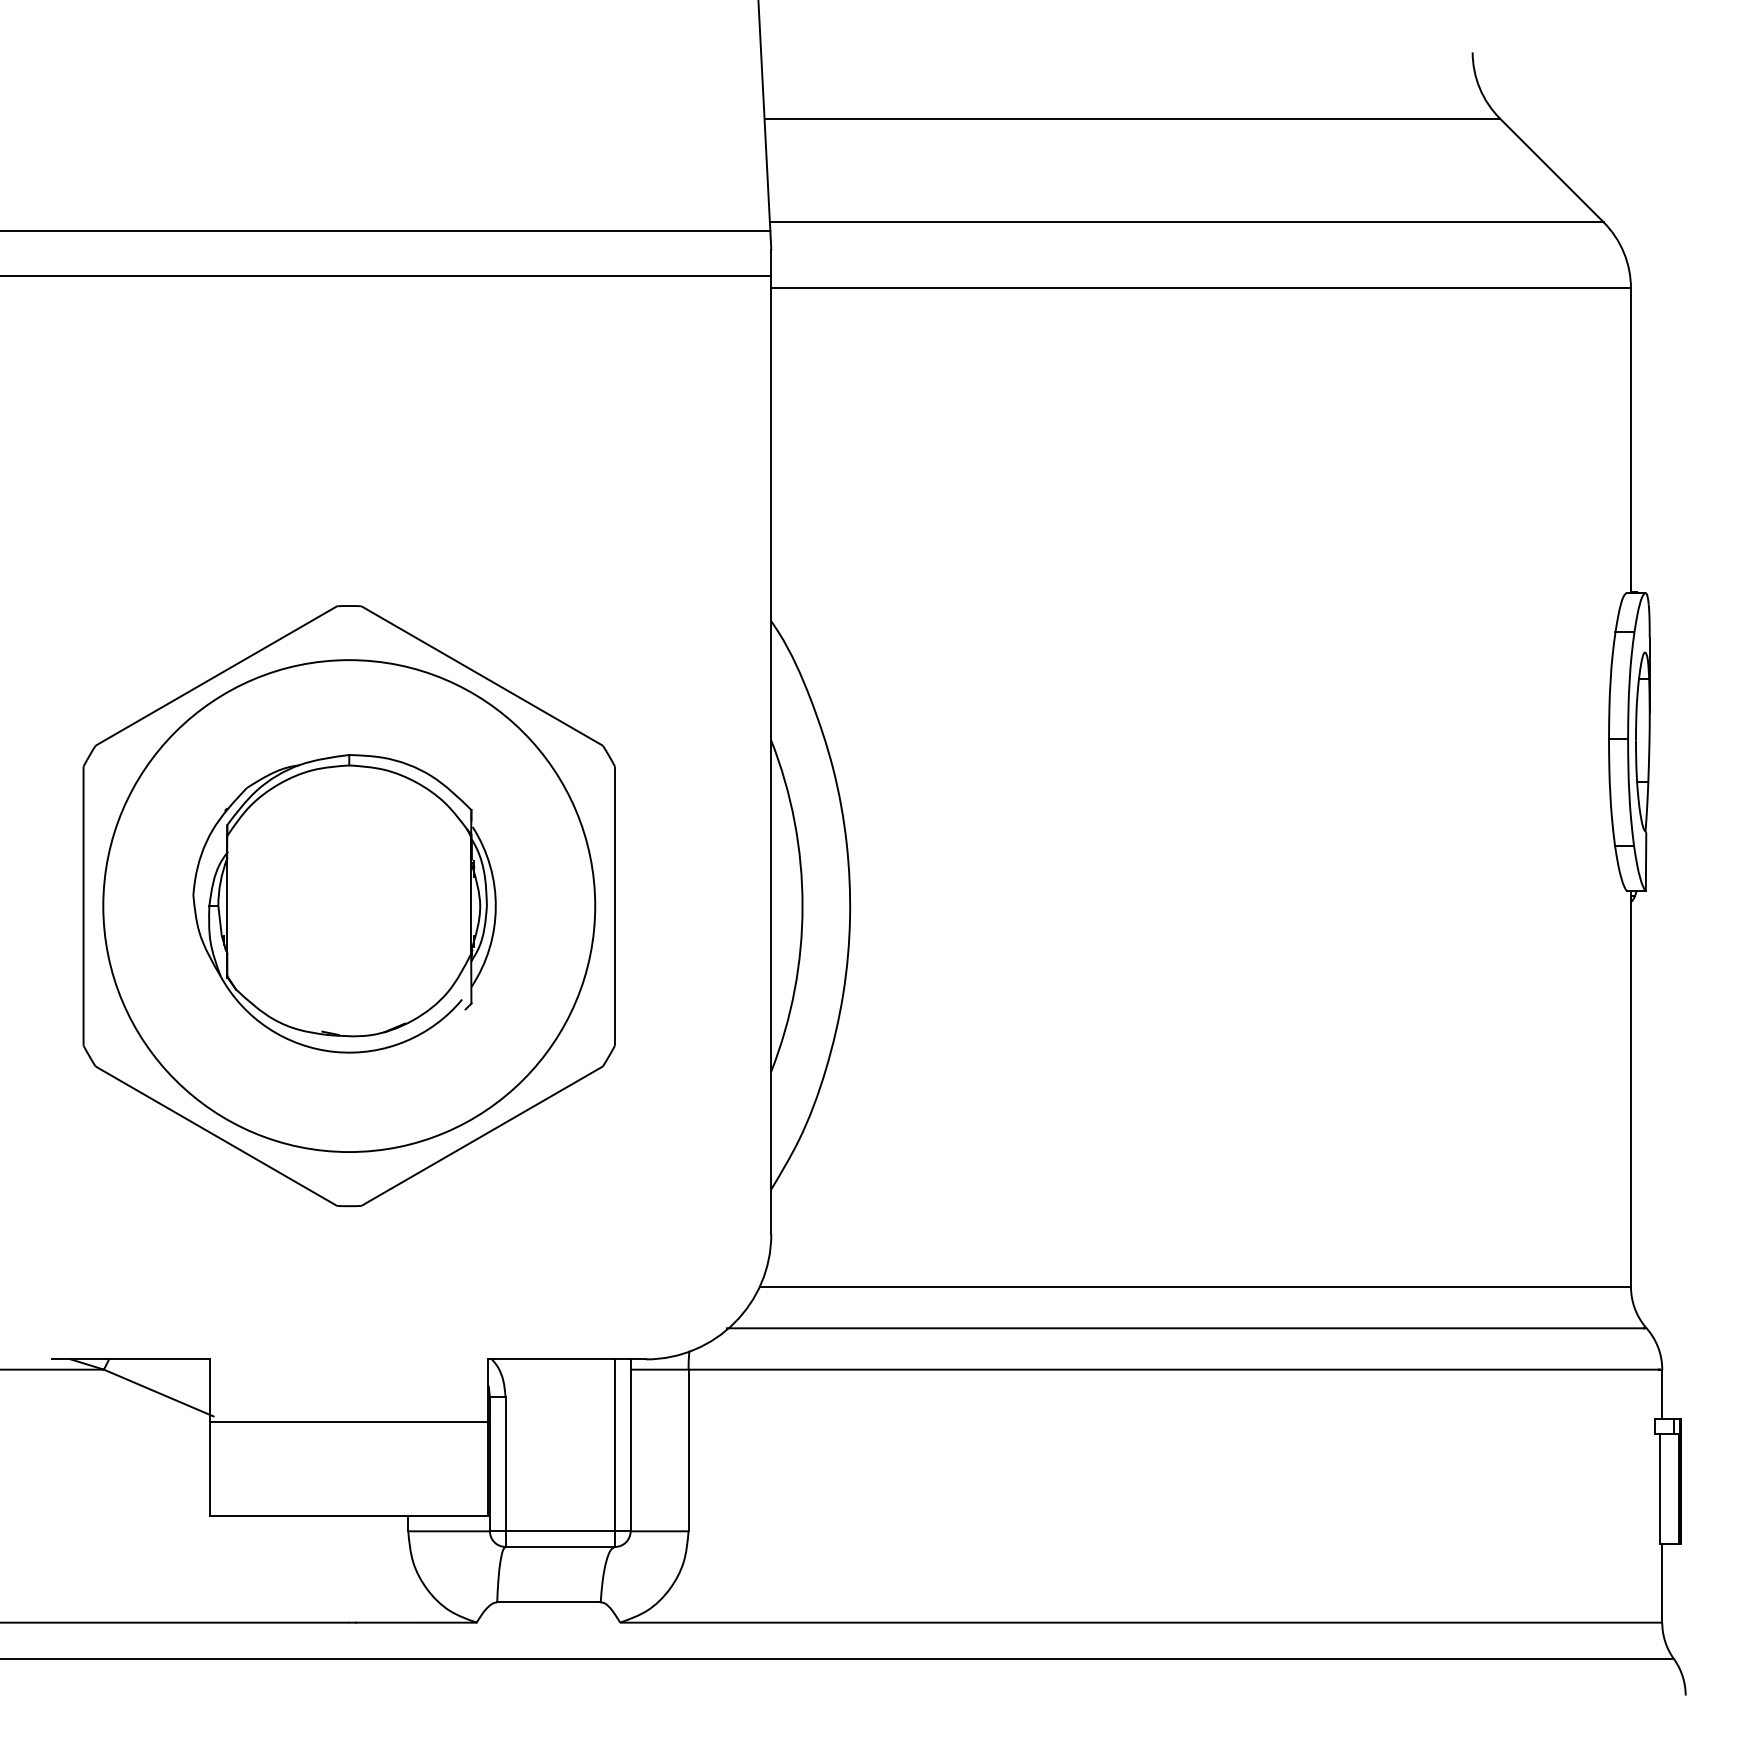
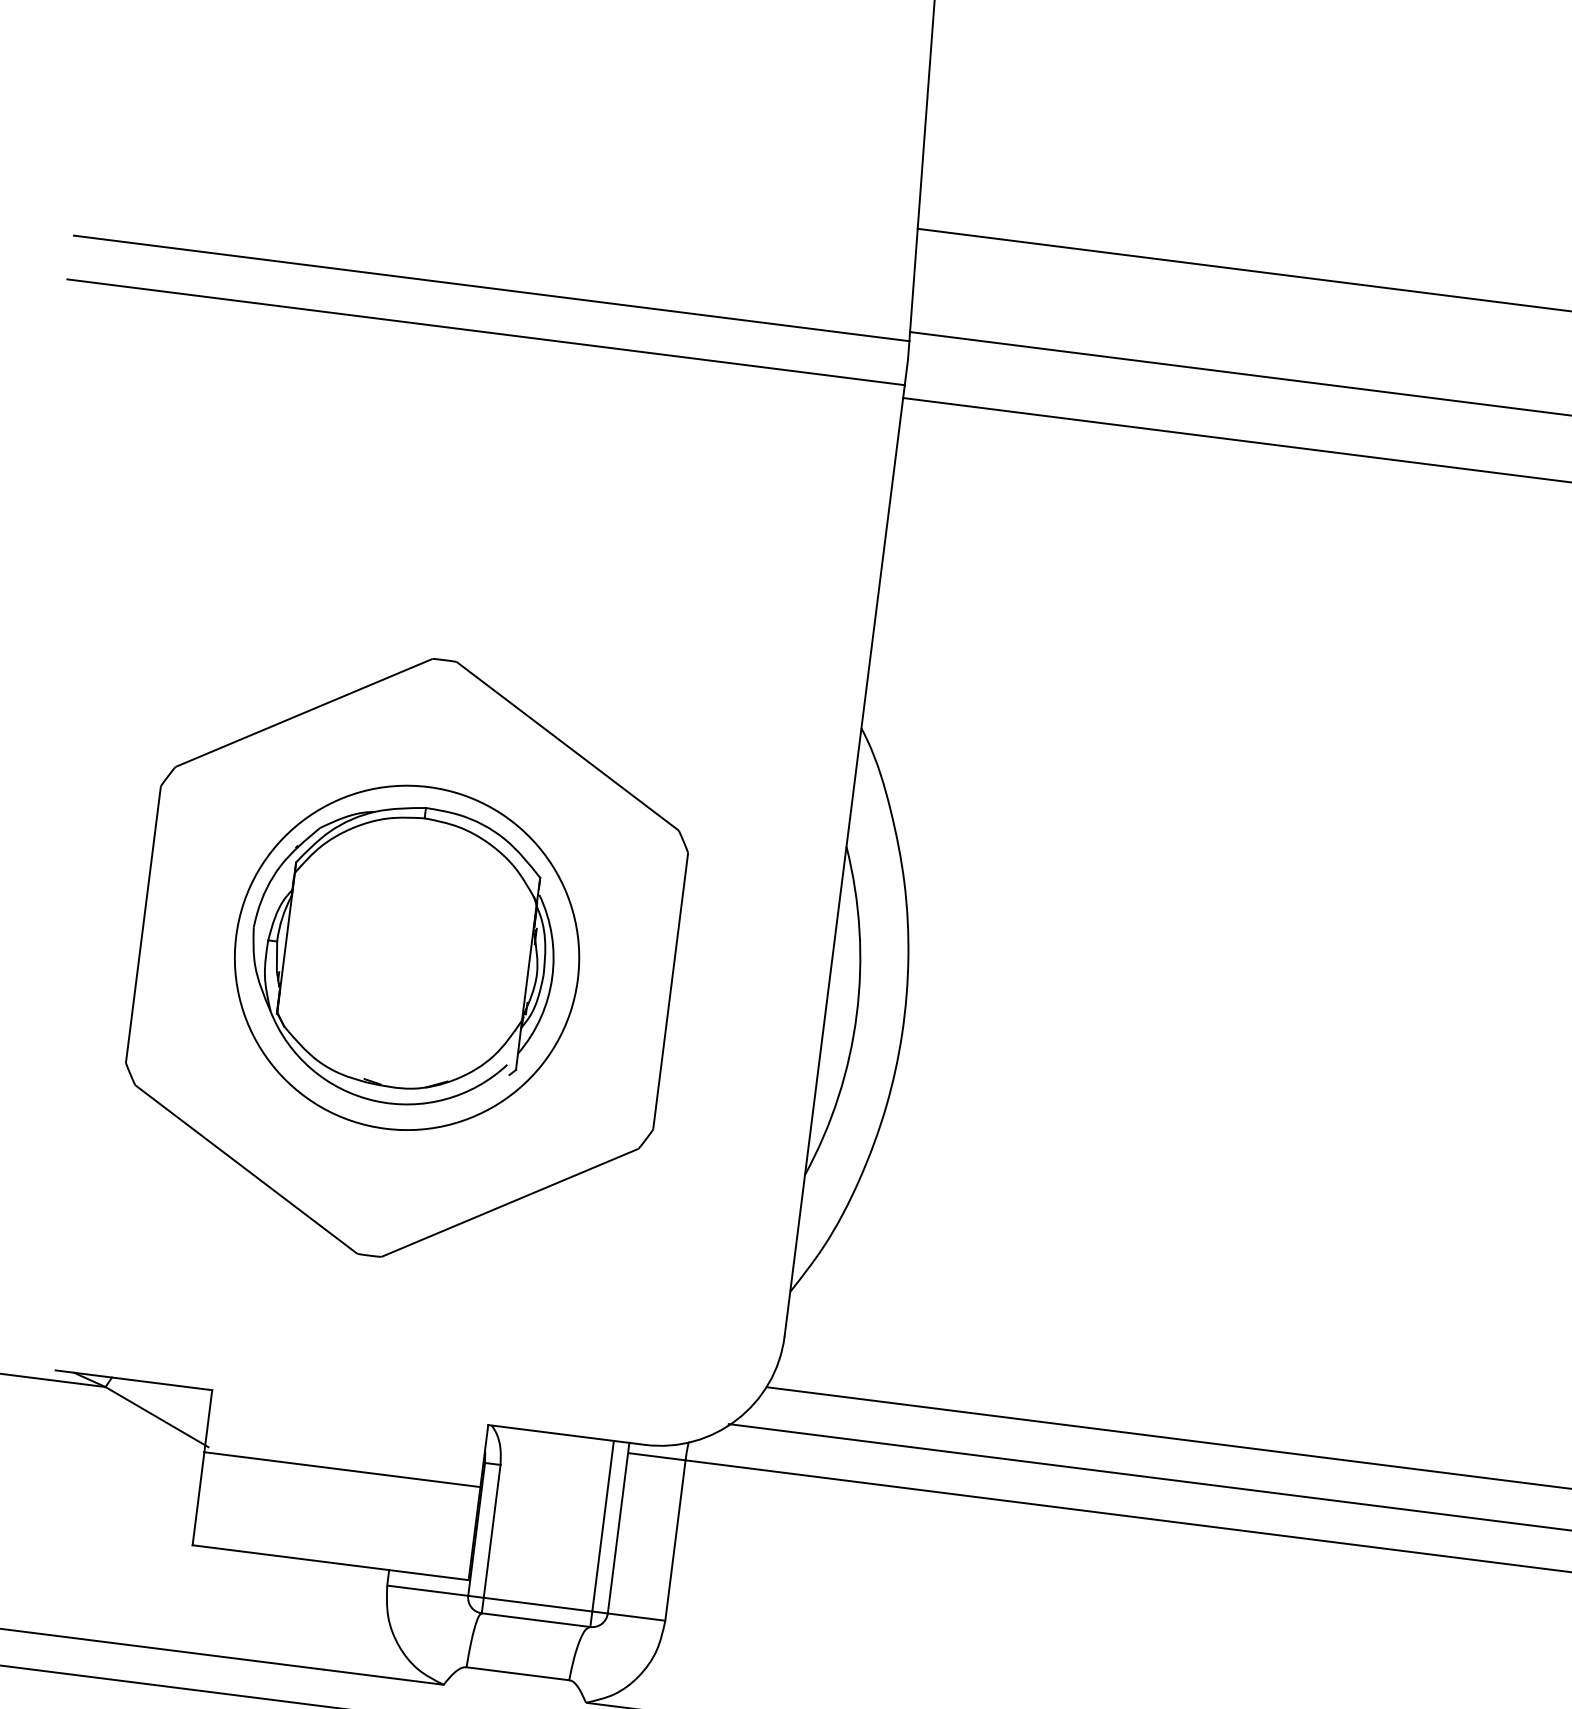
circle: (349, 906) -> (407, 958), size x0.7

